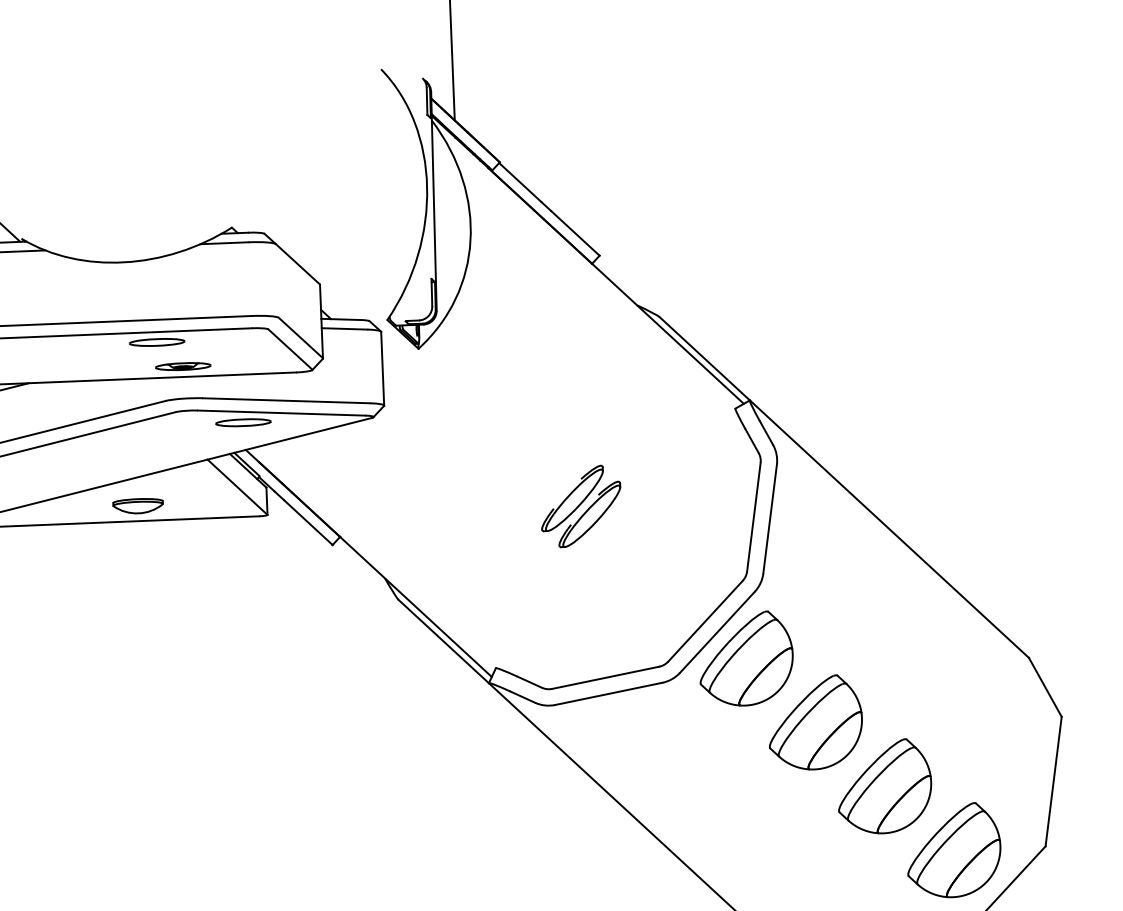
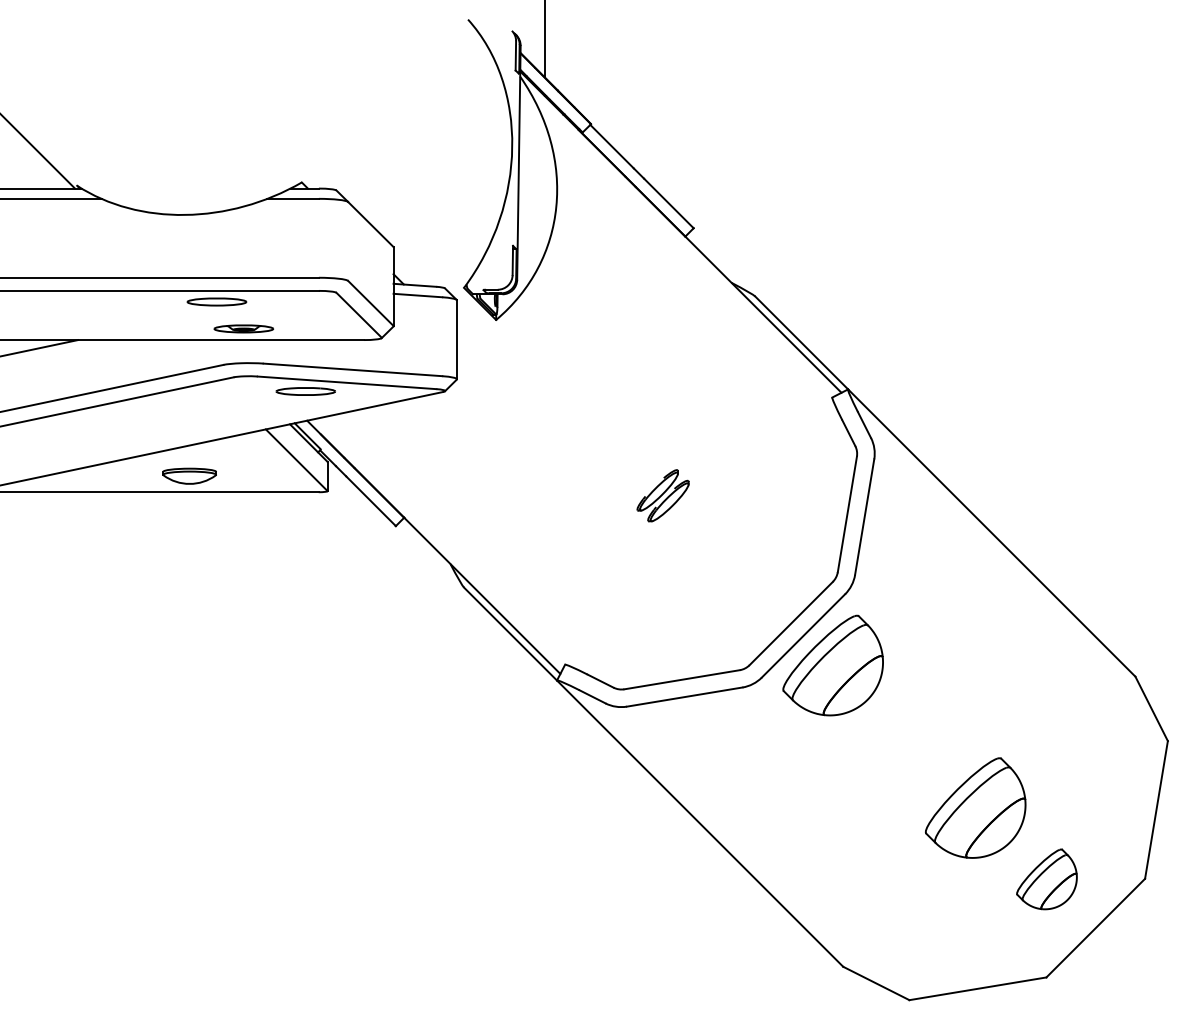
part: (580, 506) -> (662, 495), size x0.6
part: (815, 722) -> (904, 736), removed
part: (953, 850) -> (1046, 879), size x0.6

